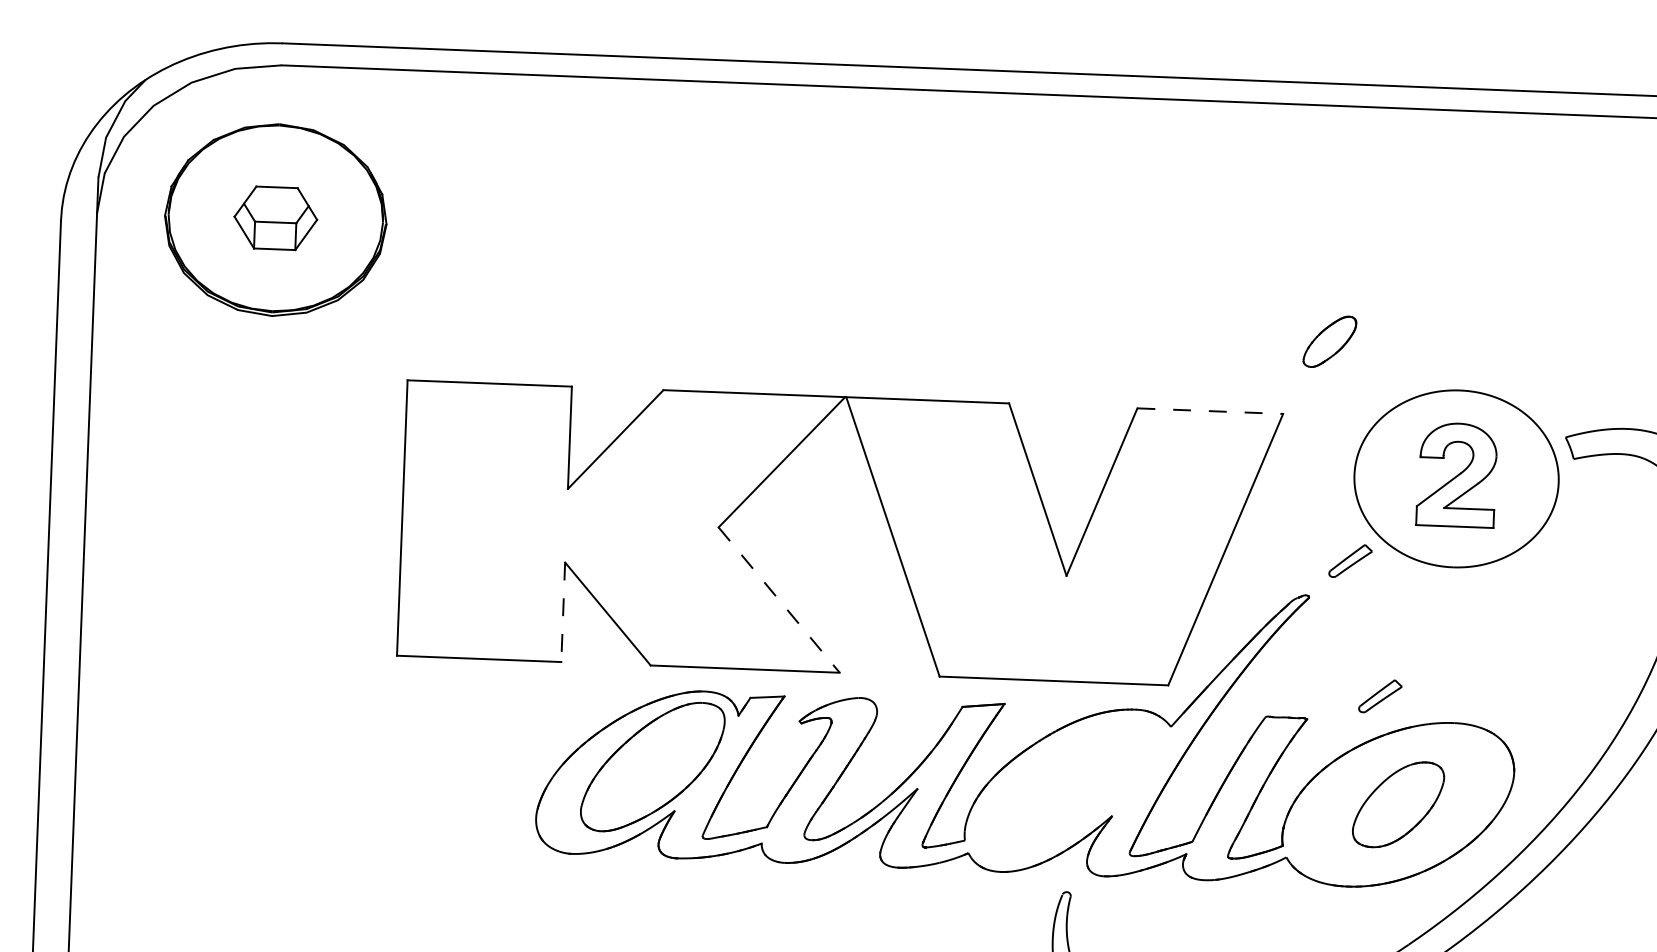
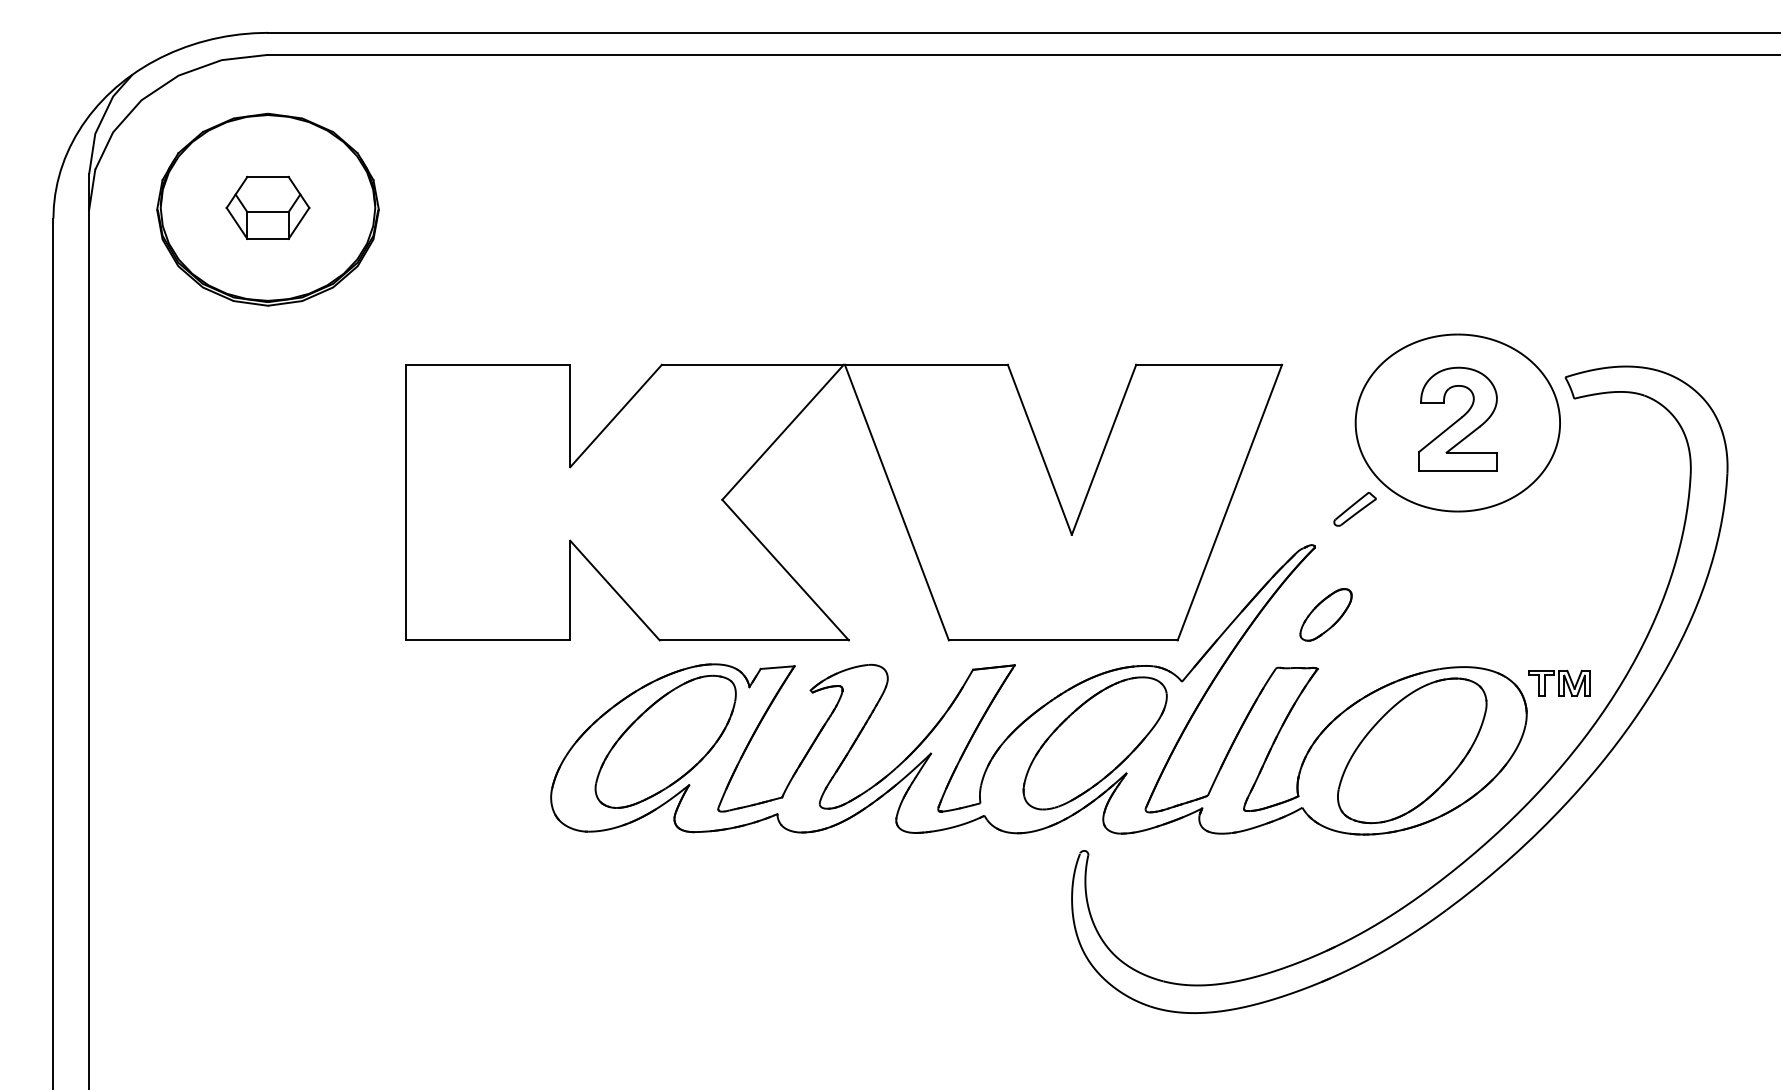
part: (1329, 341) -> (1325, 614), moved
line: (1210, 410) -> (1209, 364), dashed -> solid
line: (779, 600) -> (785, 570), dashed -> solid
line: (563, 612) -> (570, 590), dashed -> solid
part: (1379, 696) -> (1389, 643), removed
part: (1548, 742) -> (1559, 682), added
part: (1081, 785) -> (1094, 743), added
part: (1398, 804) -> (1412, 750), size x1.67

